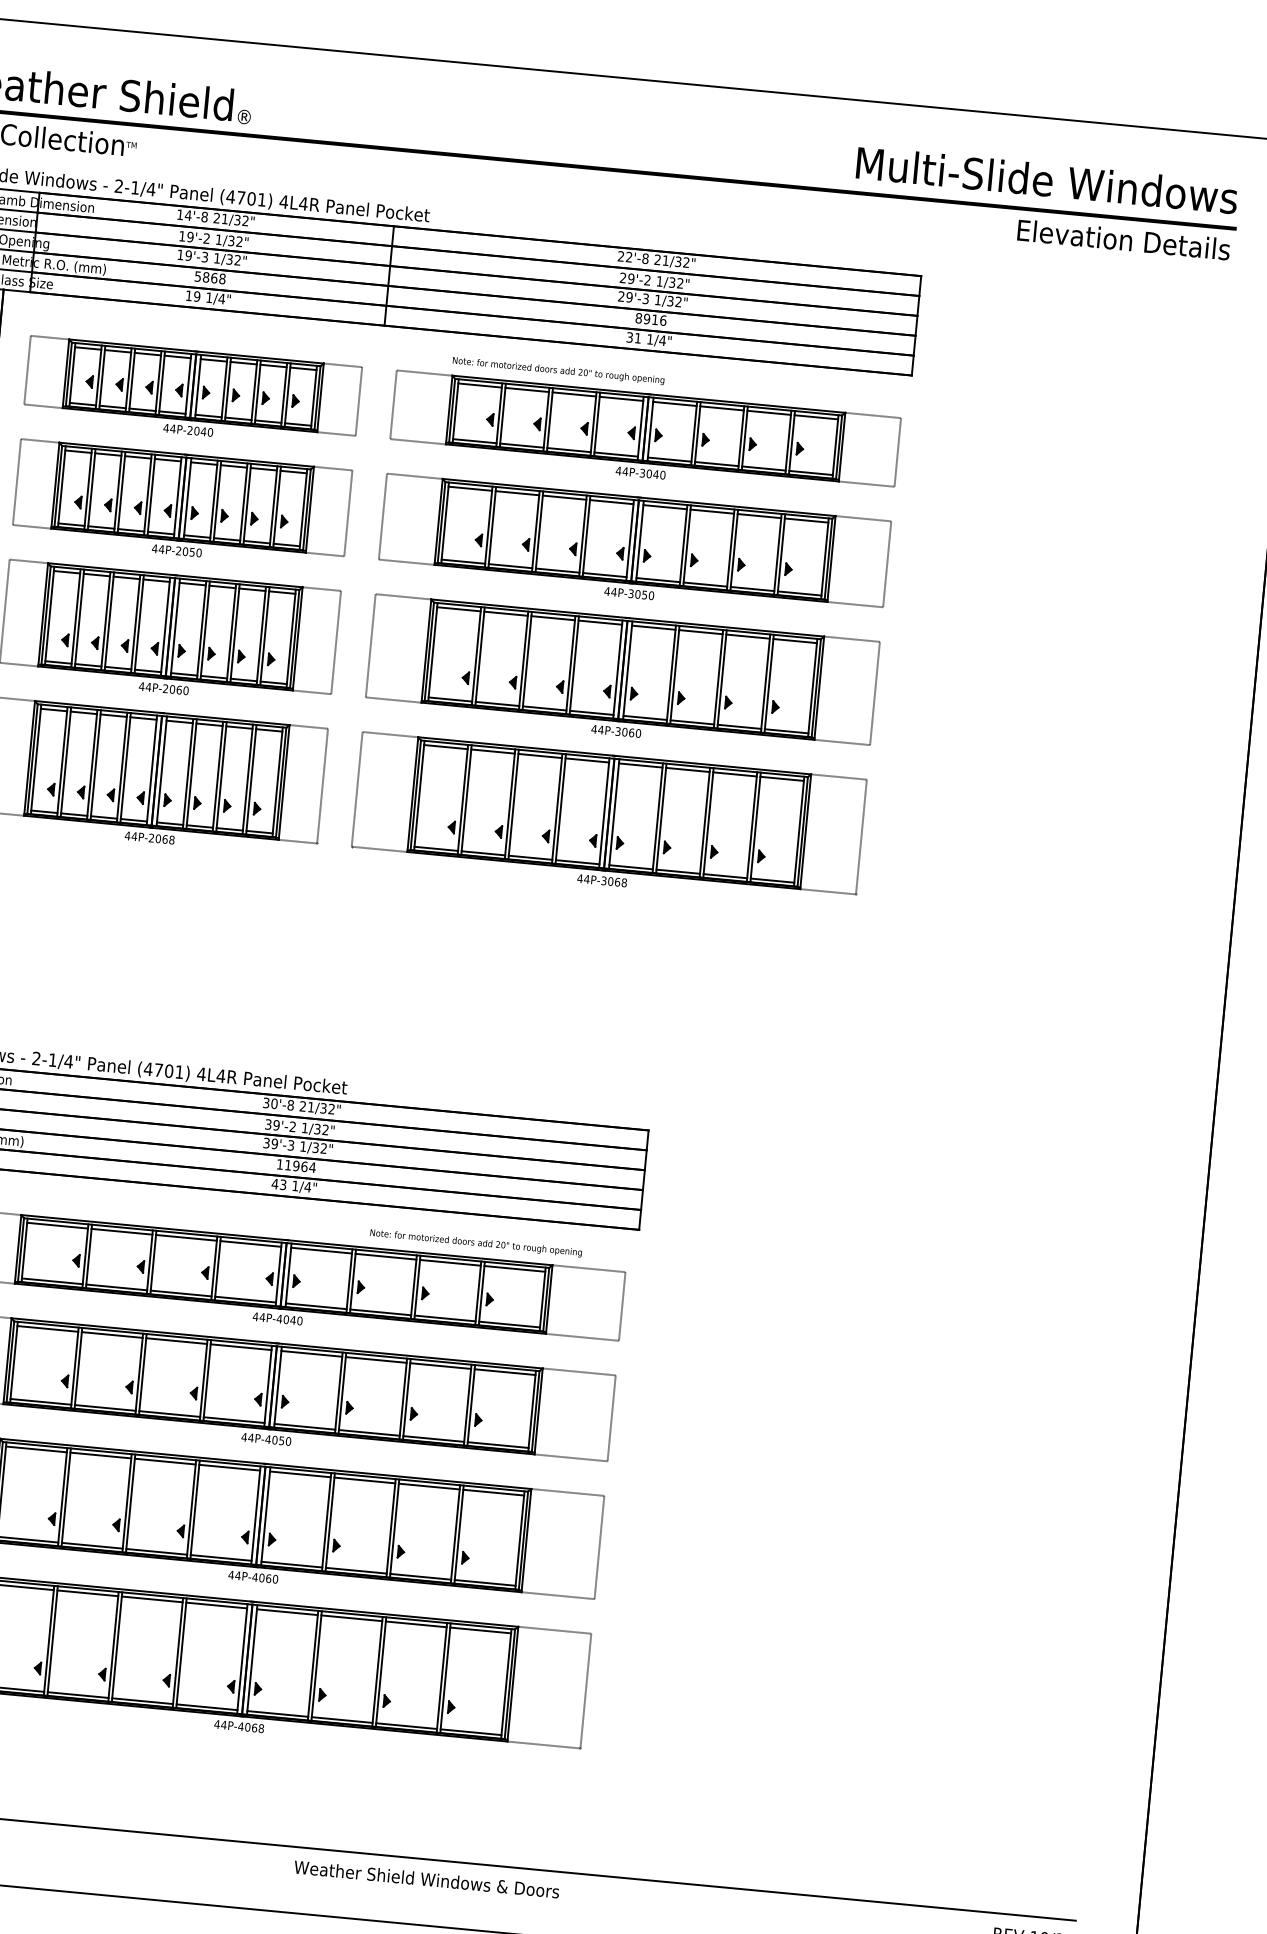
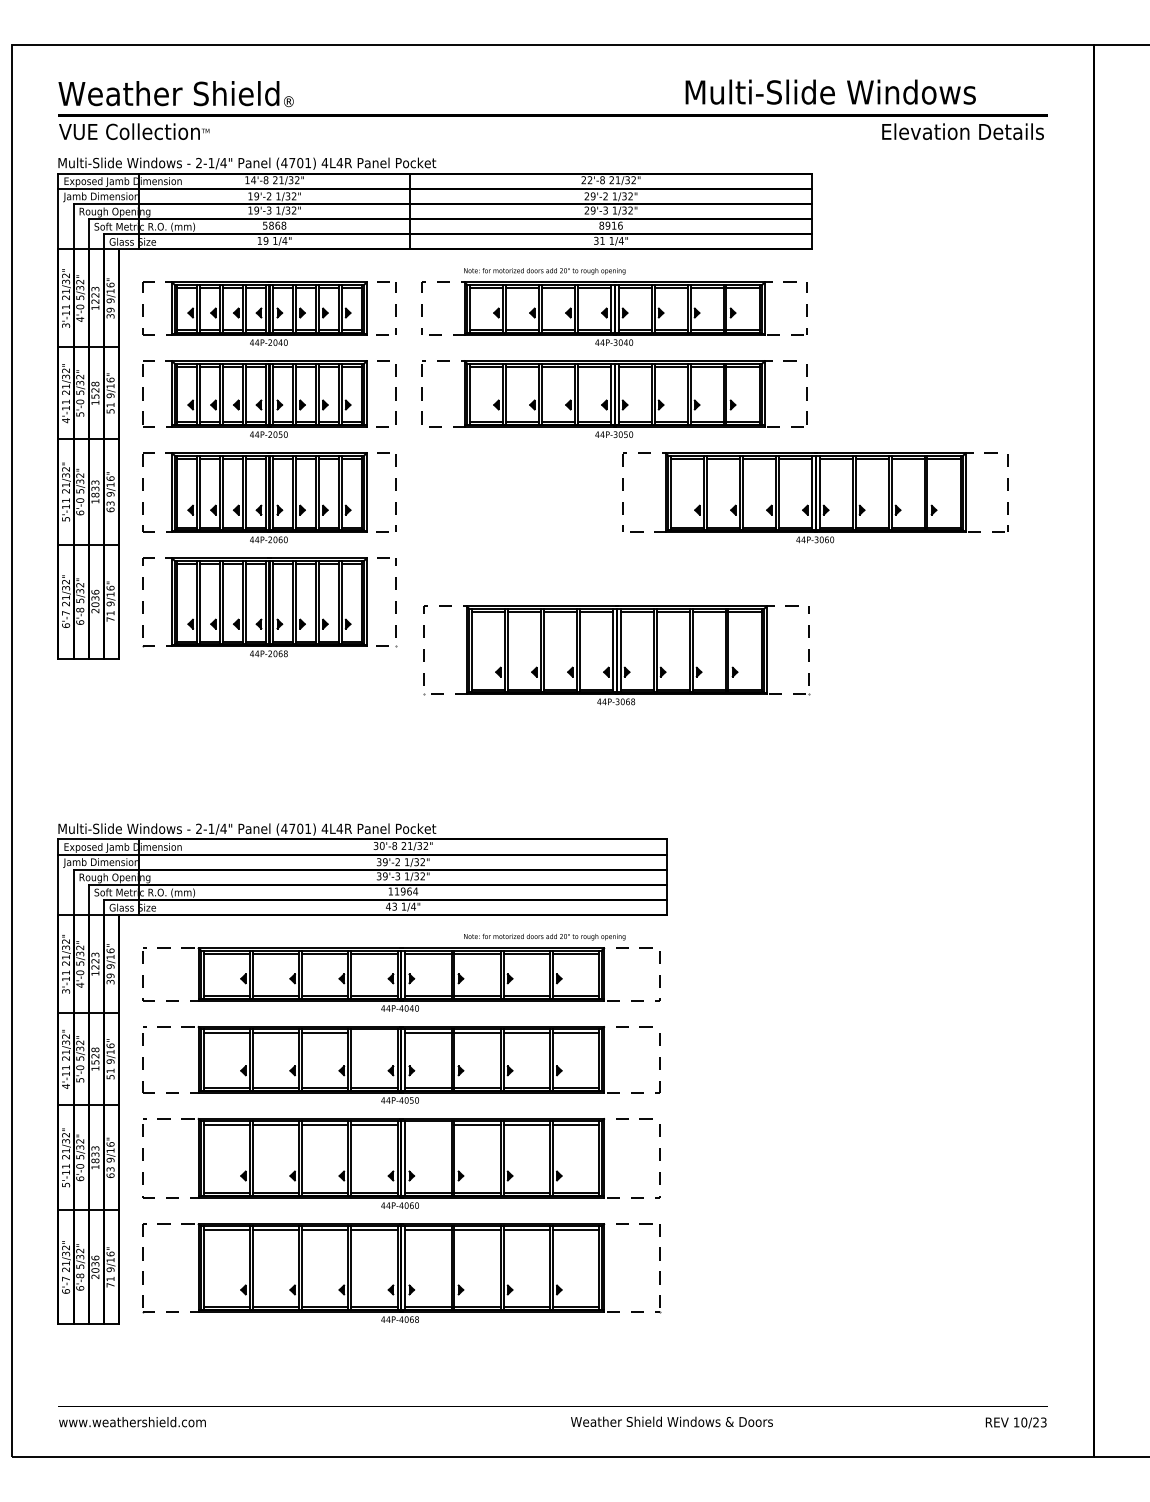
text: (1046, 179) -> (830, 91), moved
part: (621, 675) -> (815, 497), moved
part: (608, 820) -> (616, 655), moved
line: (241, 1347) -> (374, 1032), removed
line: (300, 1474) -> (428, 1124), removed
text: (426, 1878) -> (671, 1421), moved

